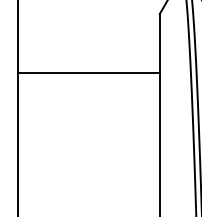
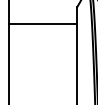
line: (87, 73) -> (42, 24), moved

